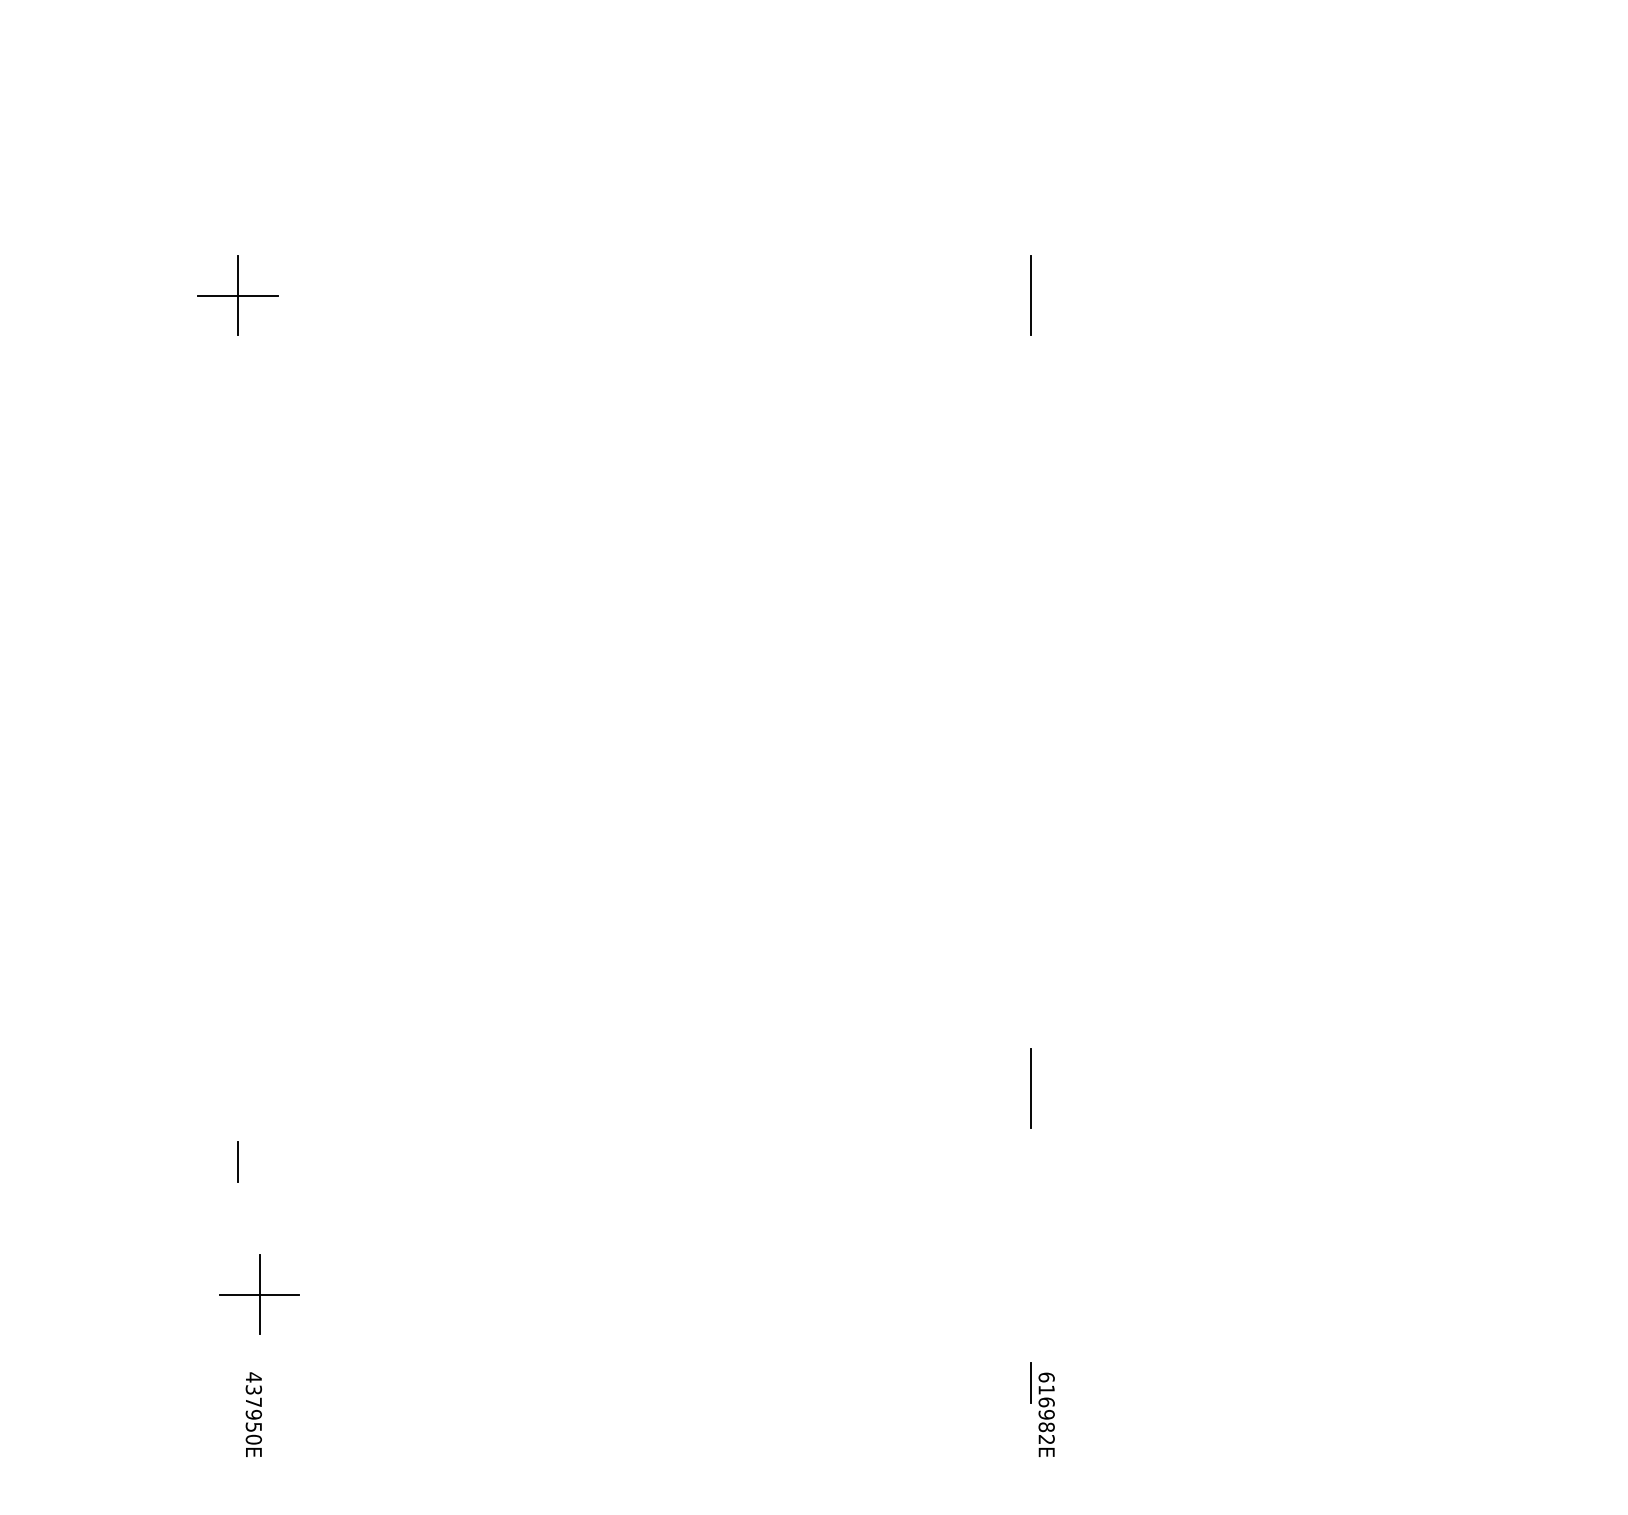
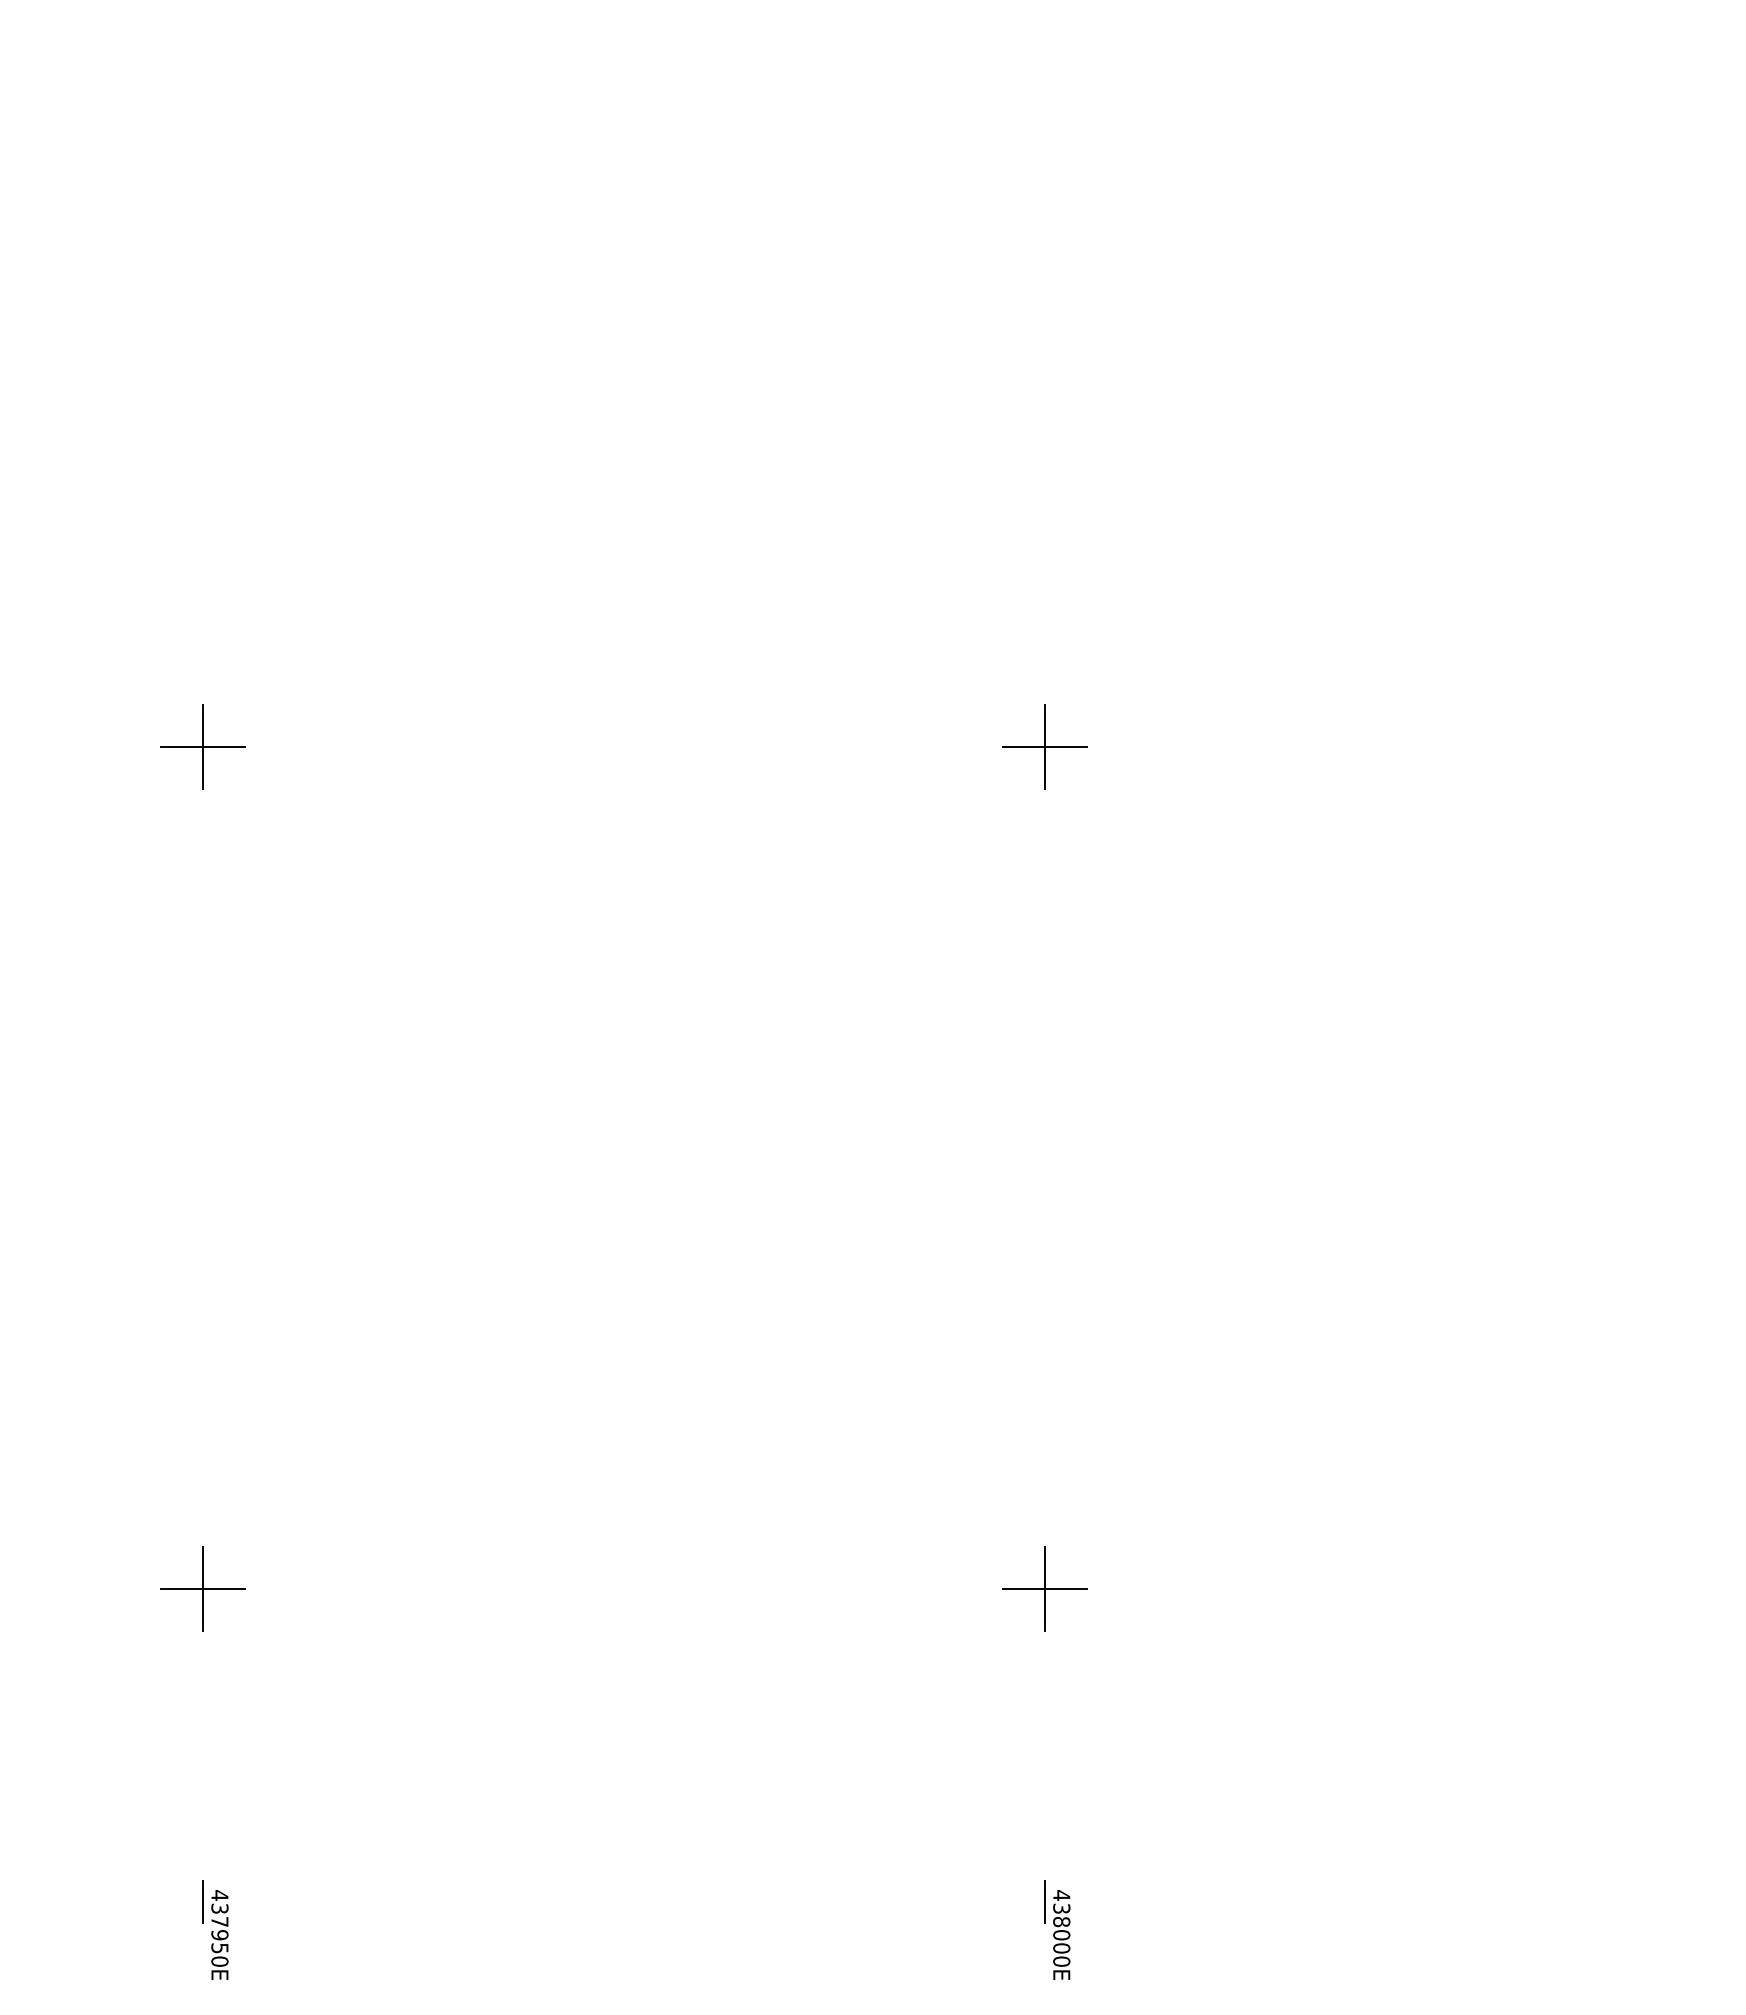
line: (1030, 295) -> (1044, 746), added
line: (1030, 1088) -> (1044, 1588), added
line: (237, 1161) -> (202, 1901), moved
part: (259, 1294) -> (202, 1588), moved
text: (1046, 1408) -> (1061, 1928), 616982E -> 438000E

